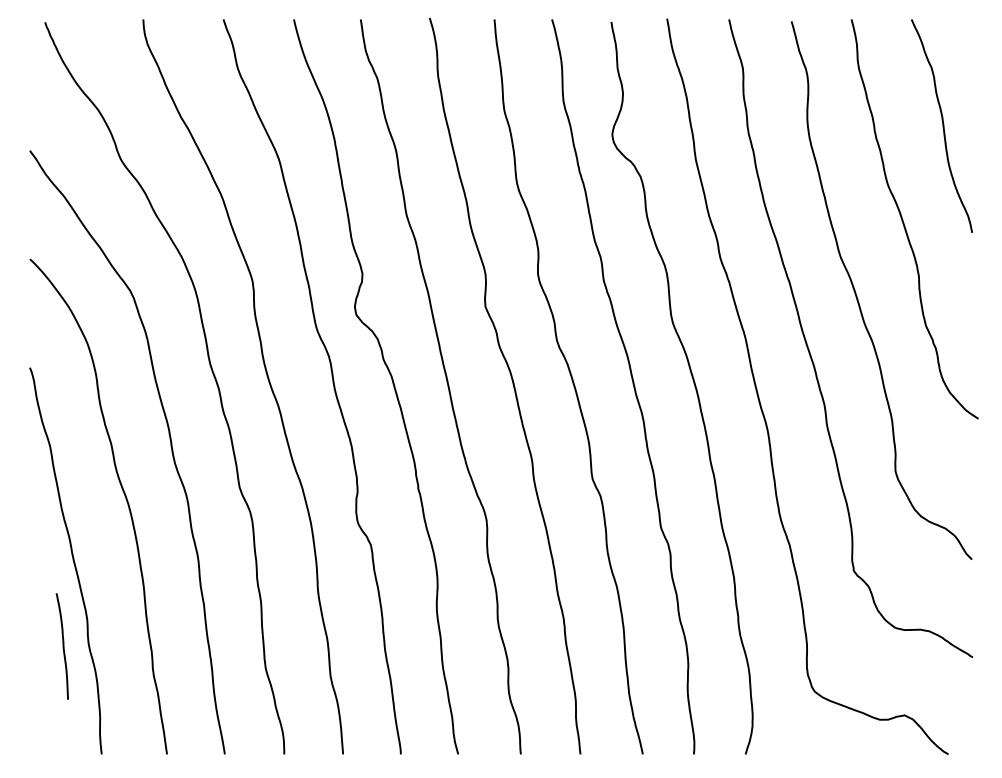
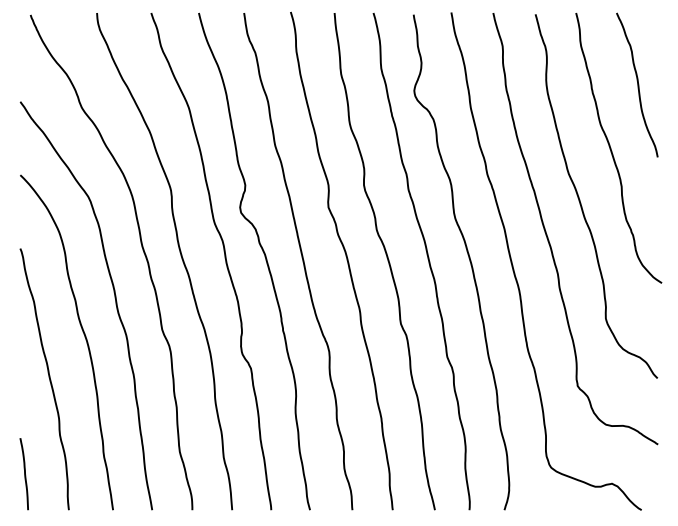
curve: (62, 646) -> (24, 474), moved

